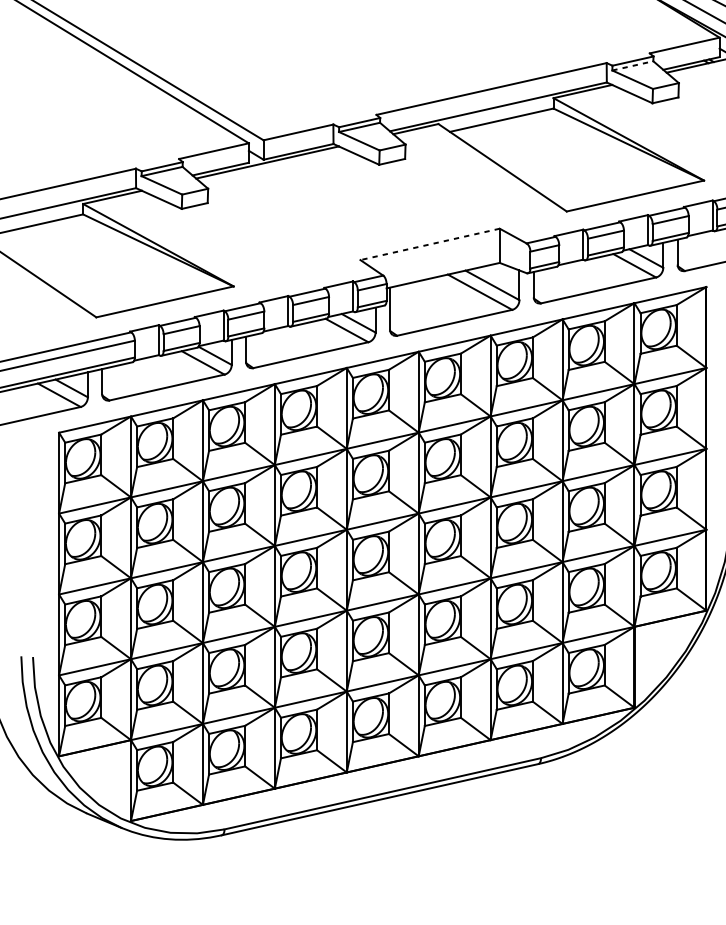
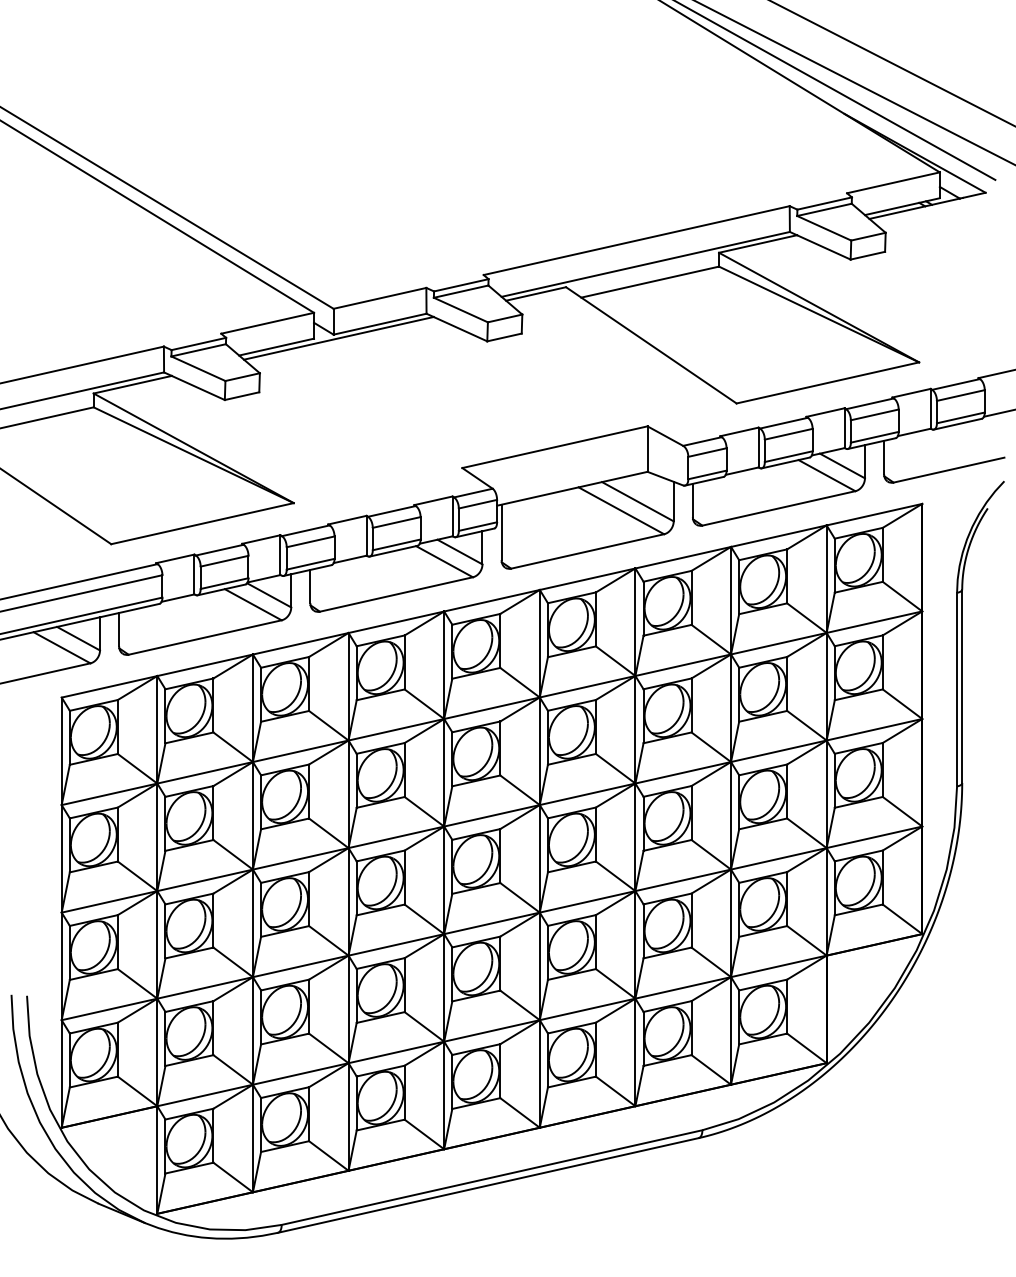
line: (632, 65) -> (824, 209), dashed -> solid
line: (429, 244) -> (554, 447), dashed -> solid

